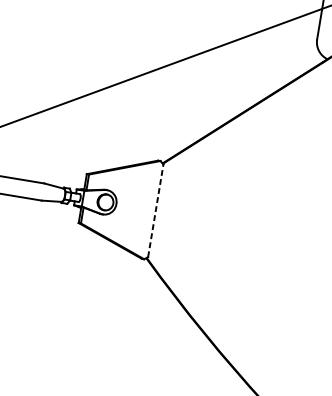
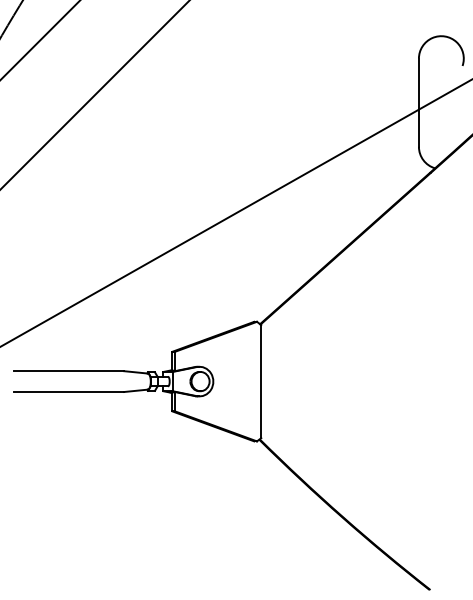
line: (156, 210) -> (261, 381), dashed -> solid

